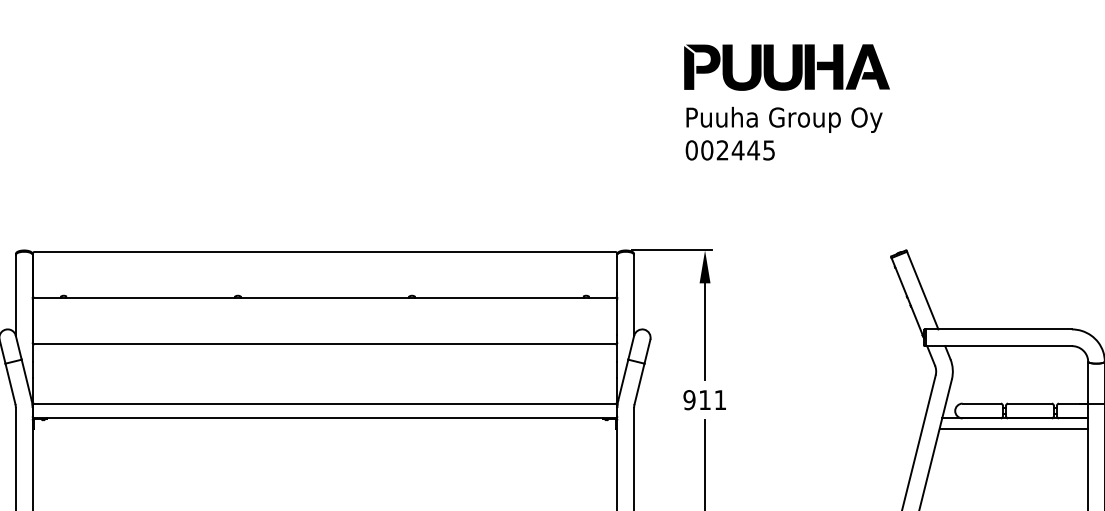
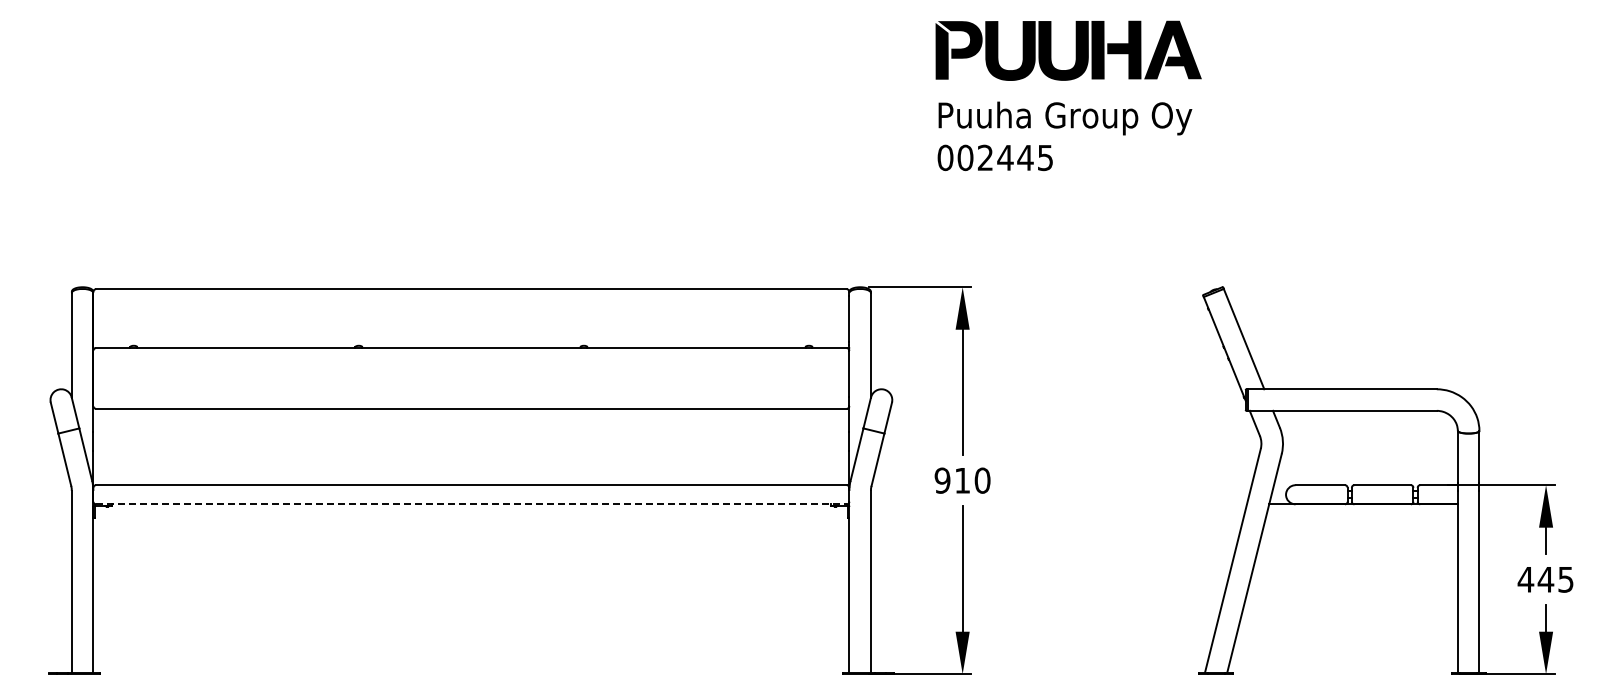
text: (720, 399) -> (982, 480), 911 -> 910
line: (325, 418) -> (471, 504), solid -> dashed
line: (1013, 429) -> (1361, 518), removed

